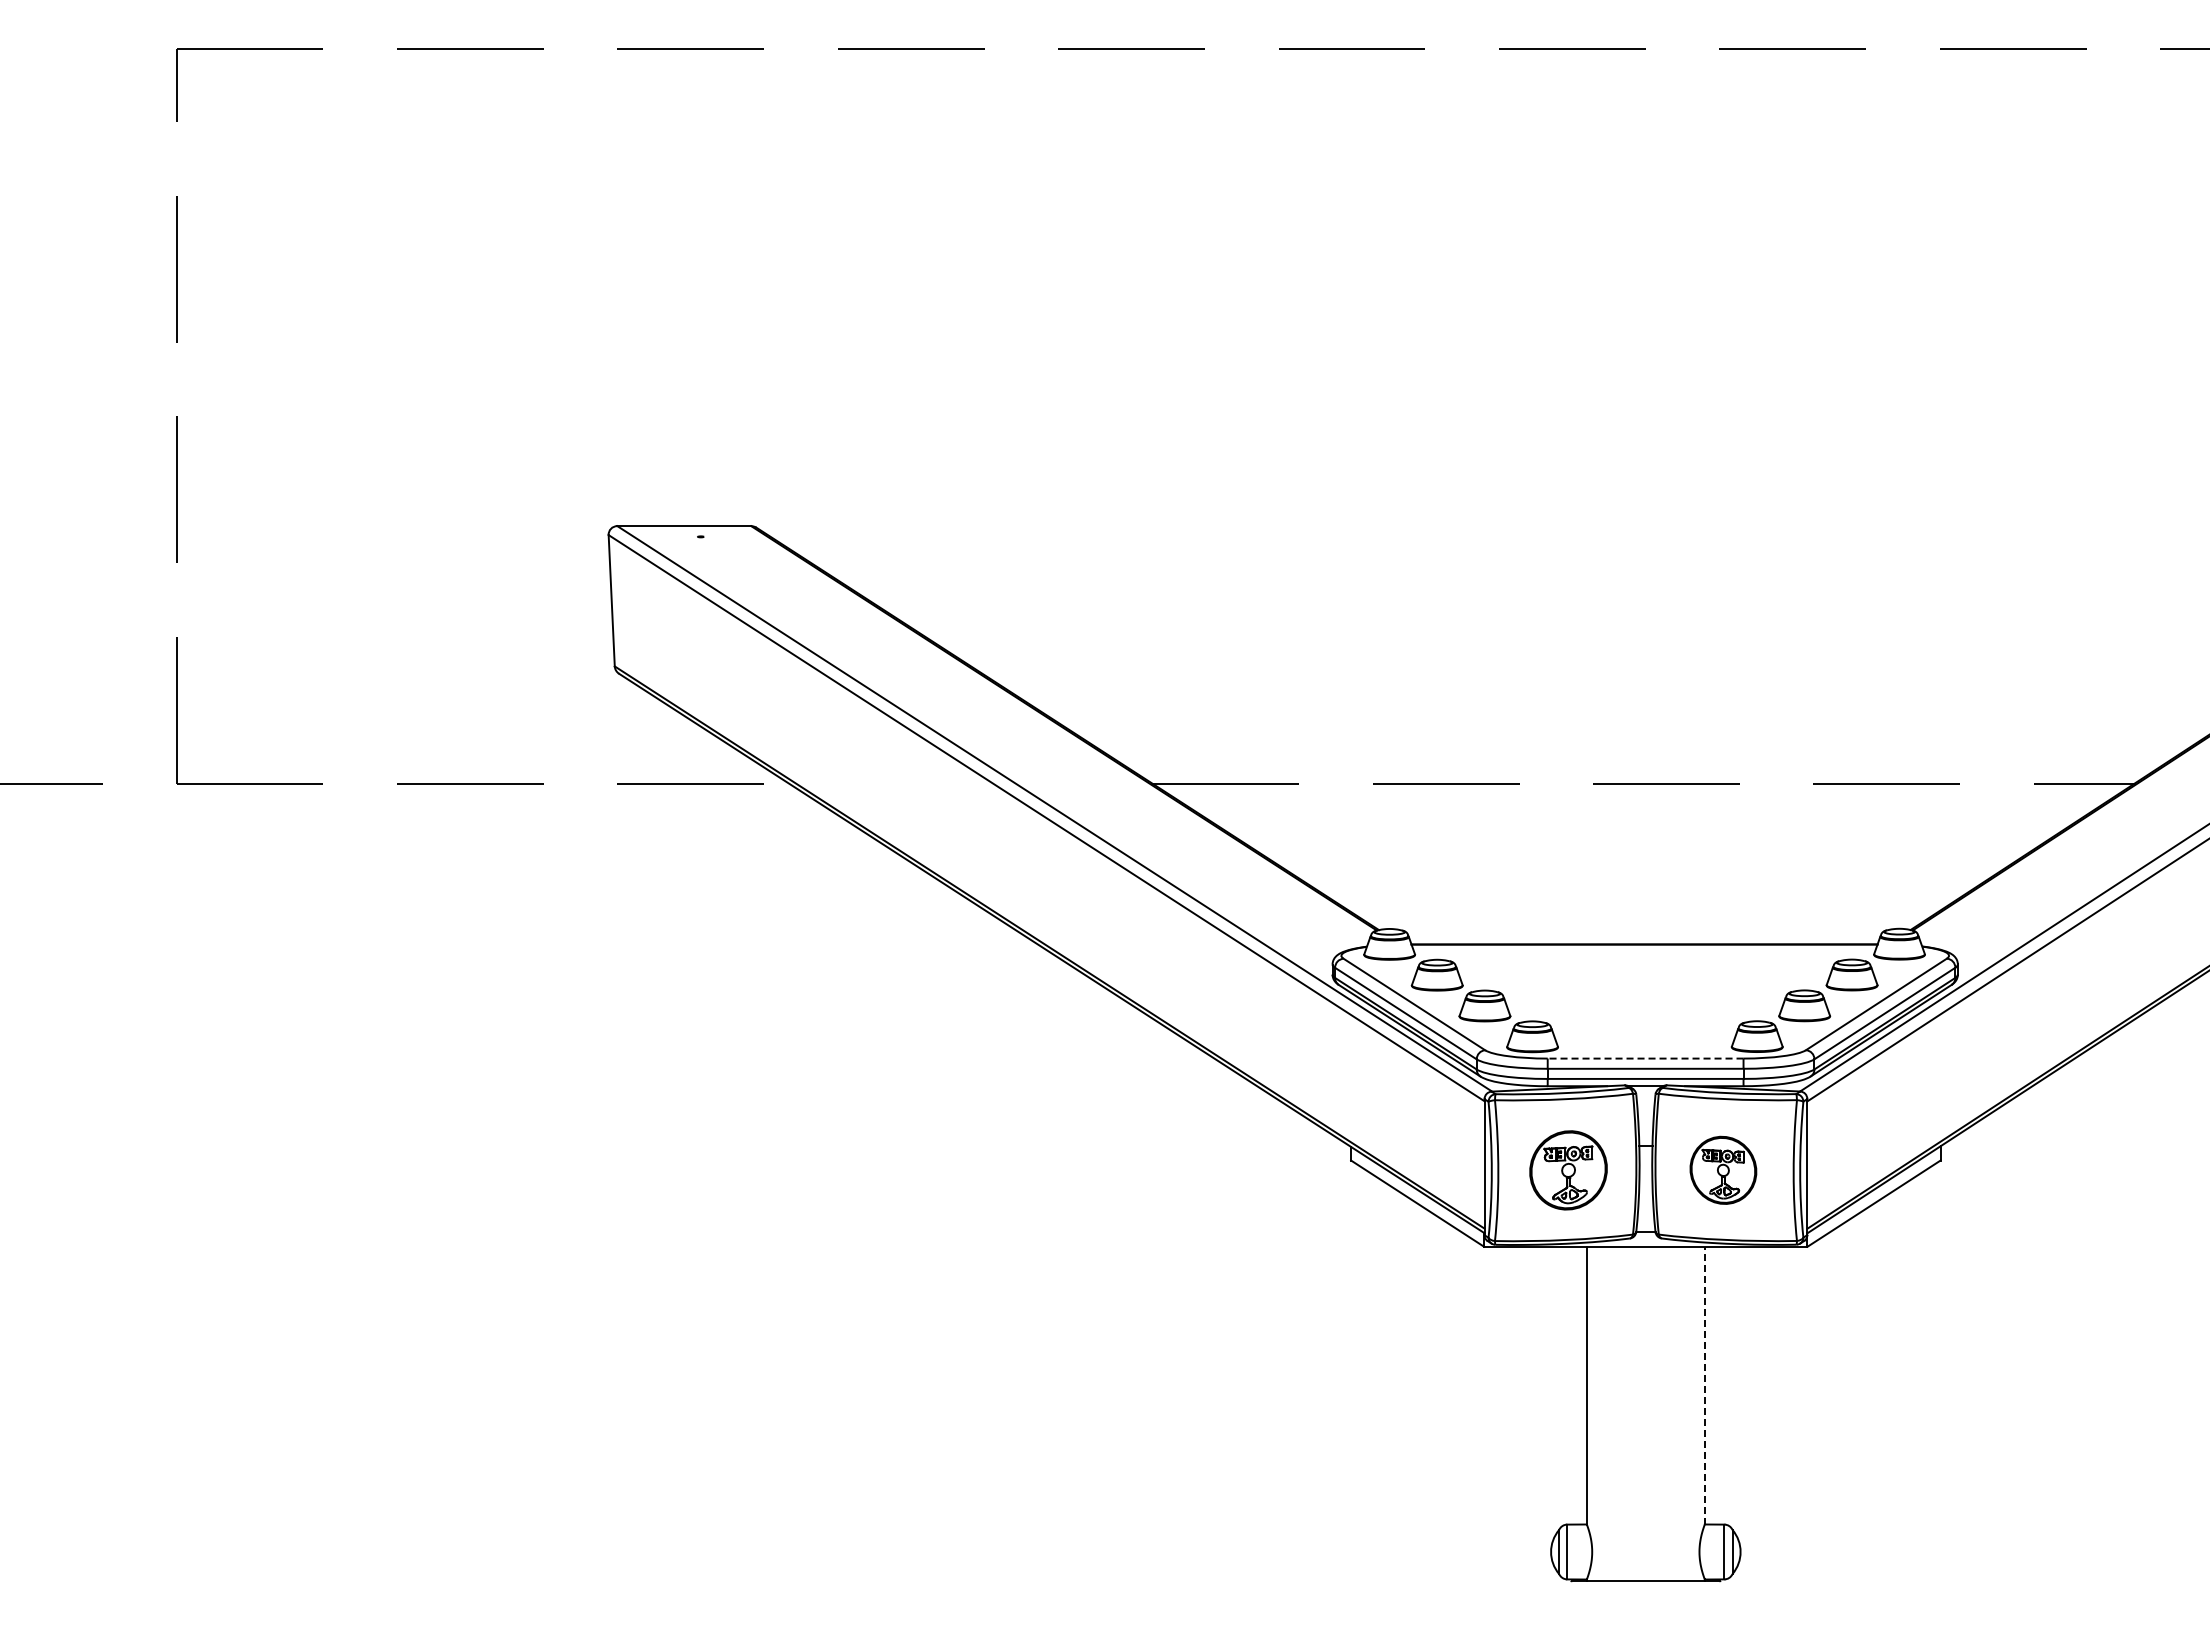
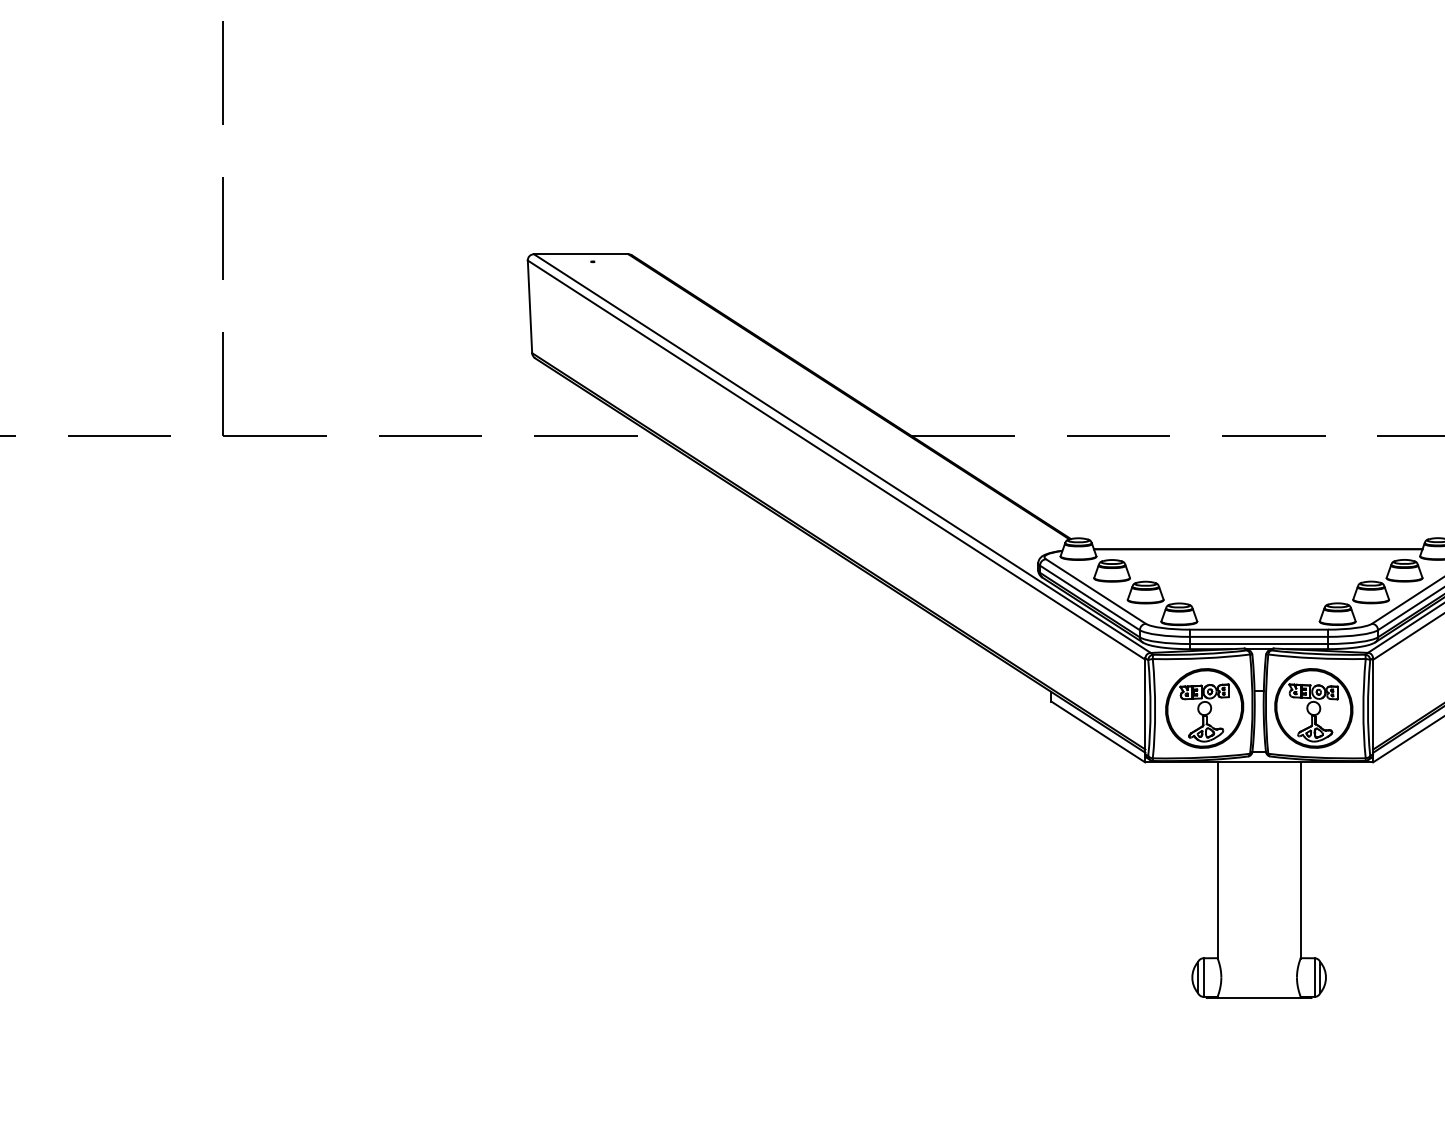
line: (1645, 1058) -> (1258, 629), dashed -> solid
part: (1568, 1170) -> (1204, 708), size x1.43
part: (1723, 1170) -> (1313, 708), size x1.67
line: (1704, 1385) -> (1300, 860), dashed -> solid

